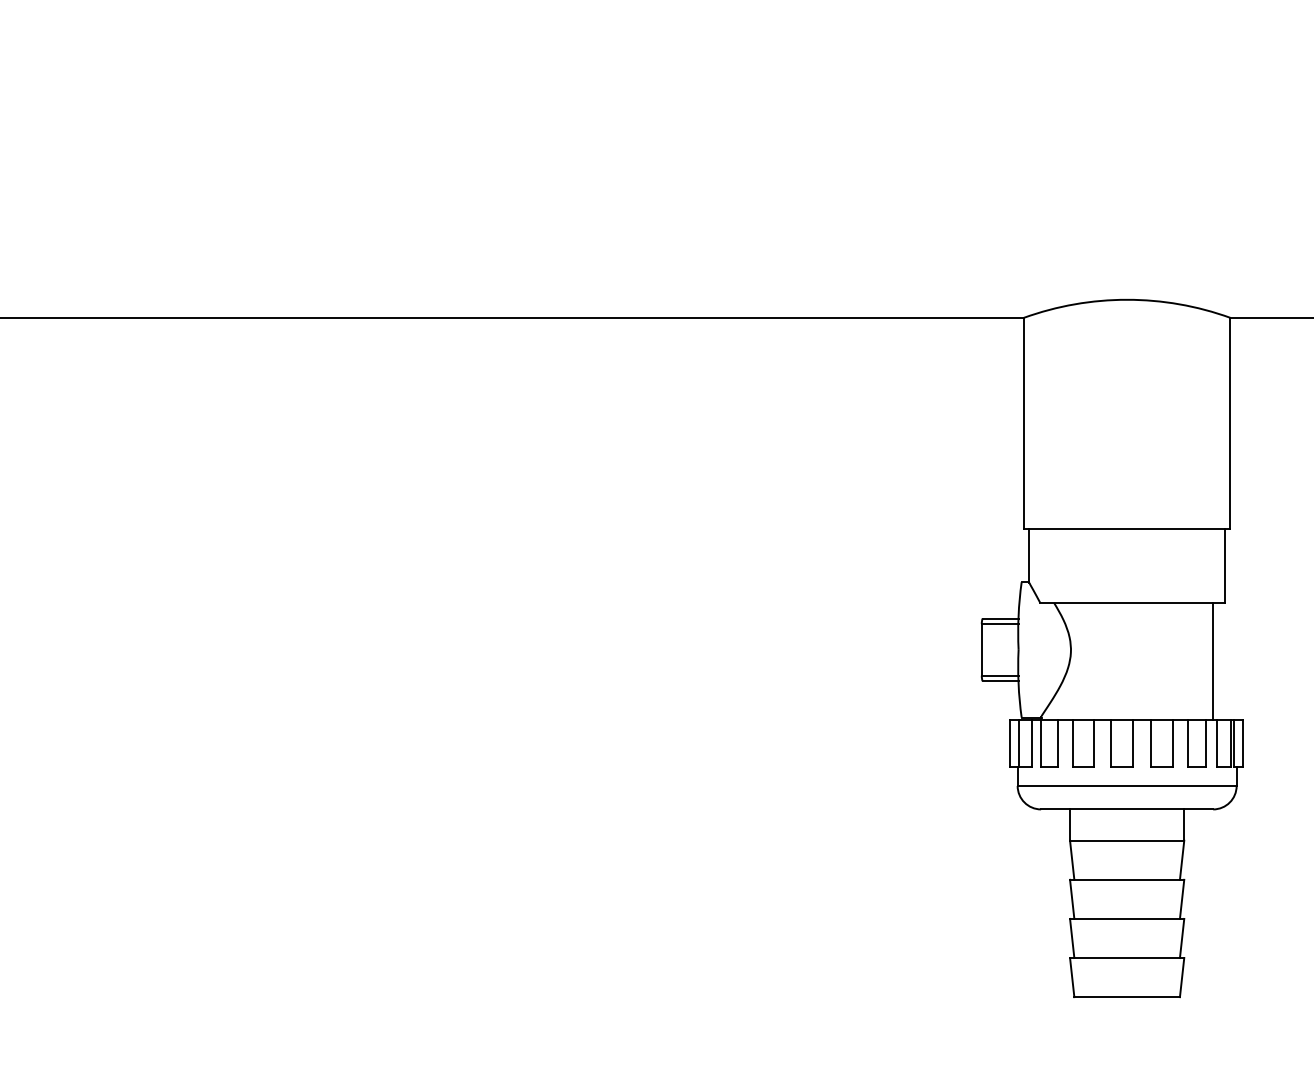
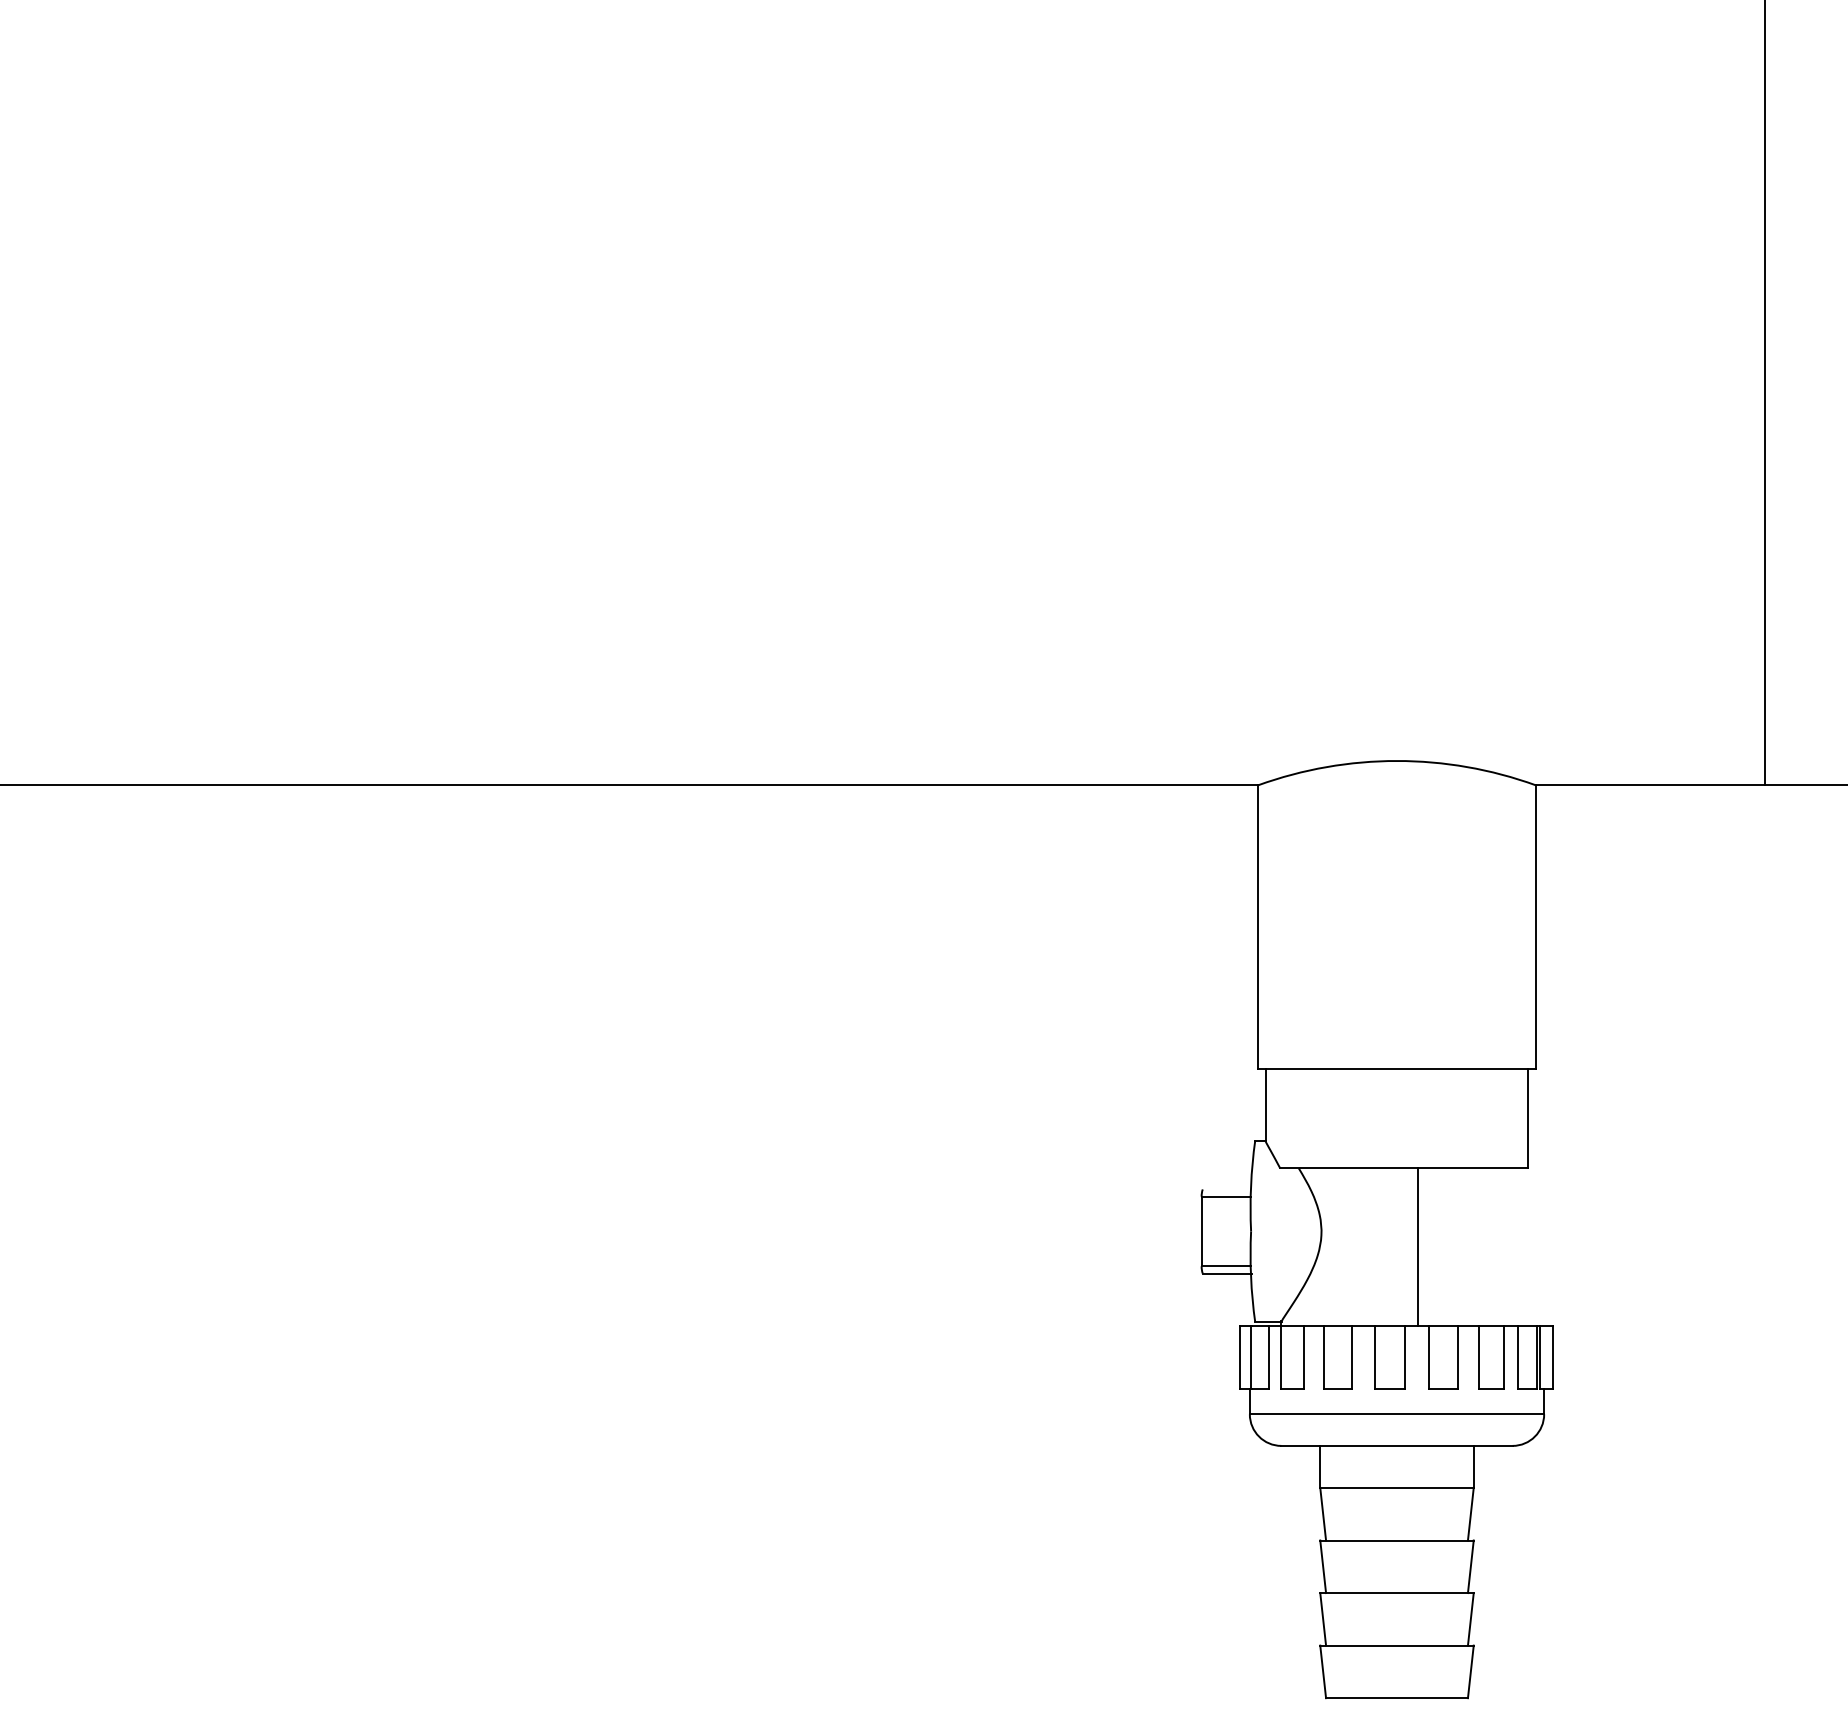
line: (1000, 618) -> (1226, 1189), removed
line: (1213, 661) -> (1417, 1247), moved

